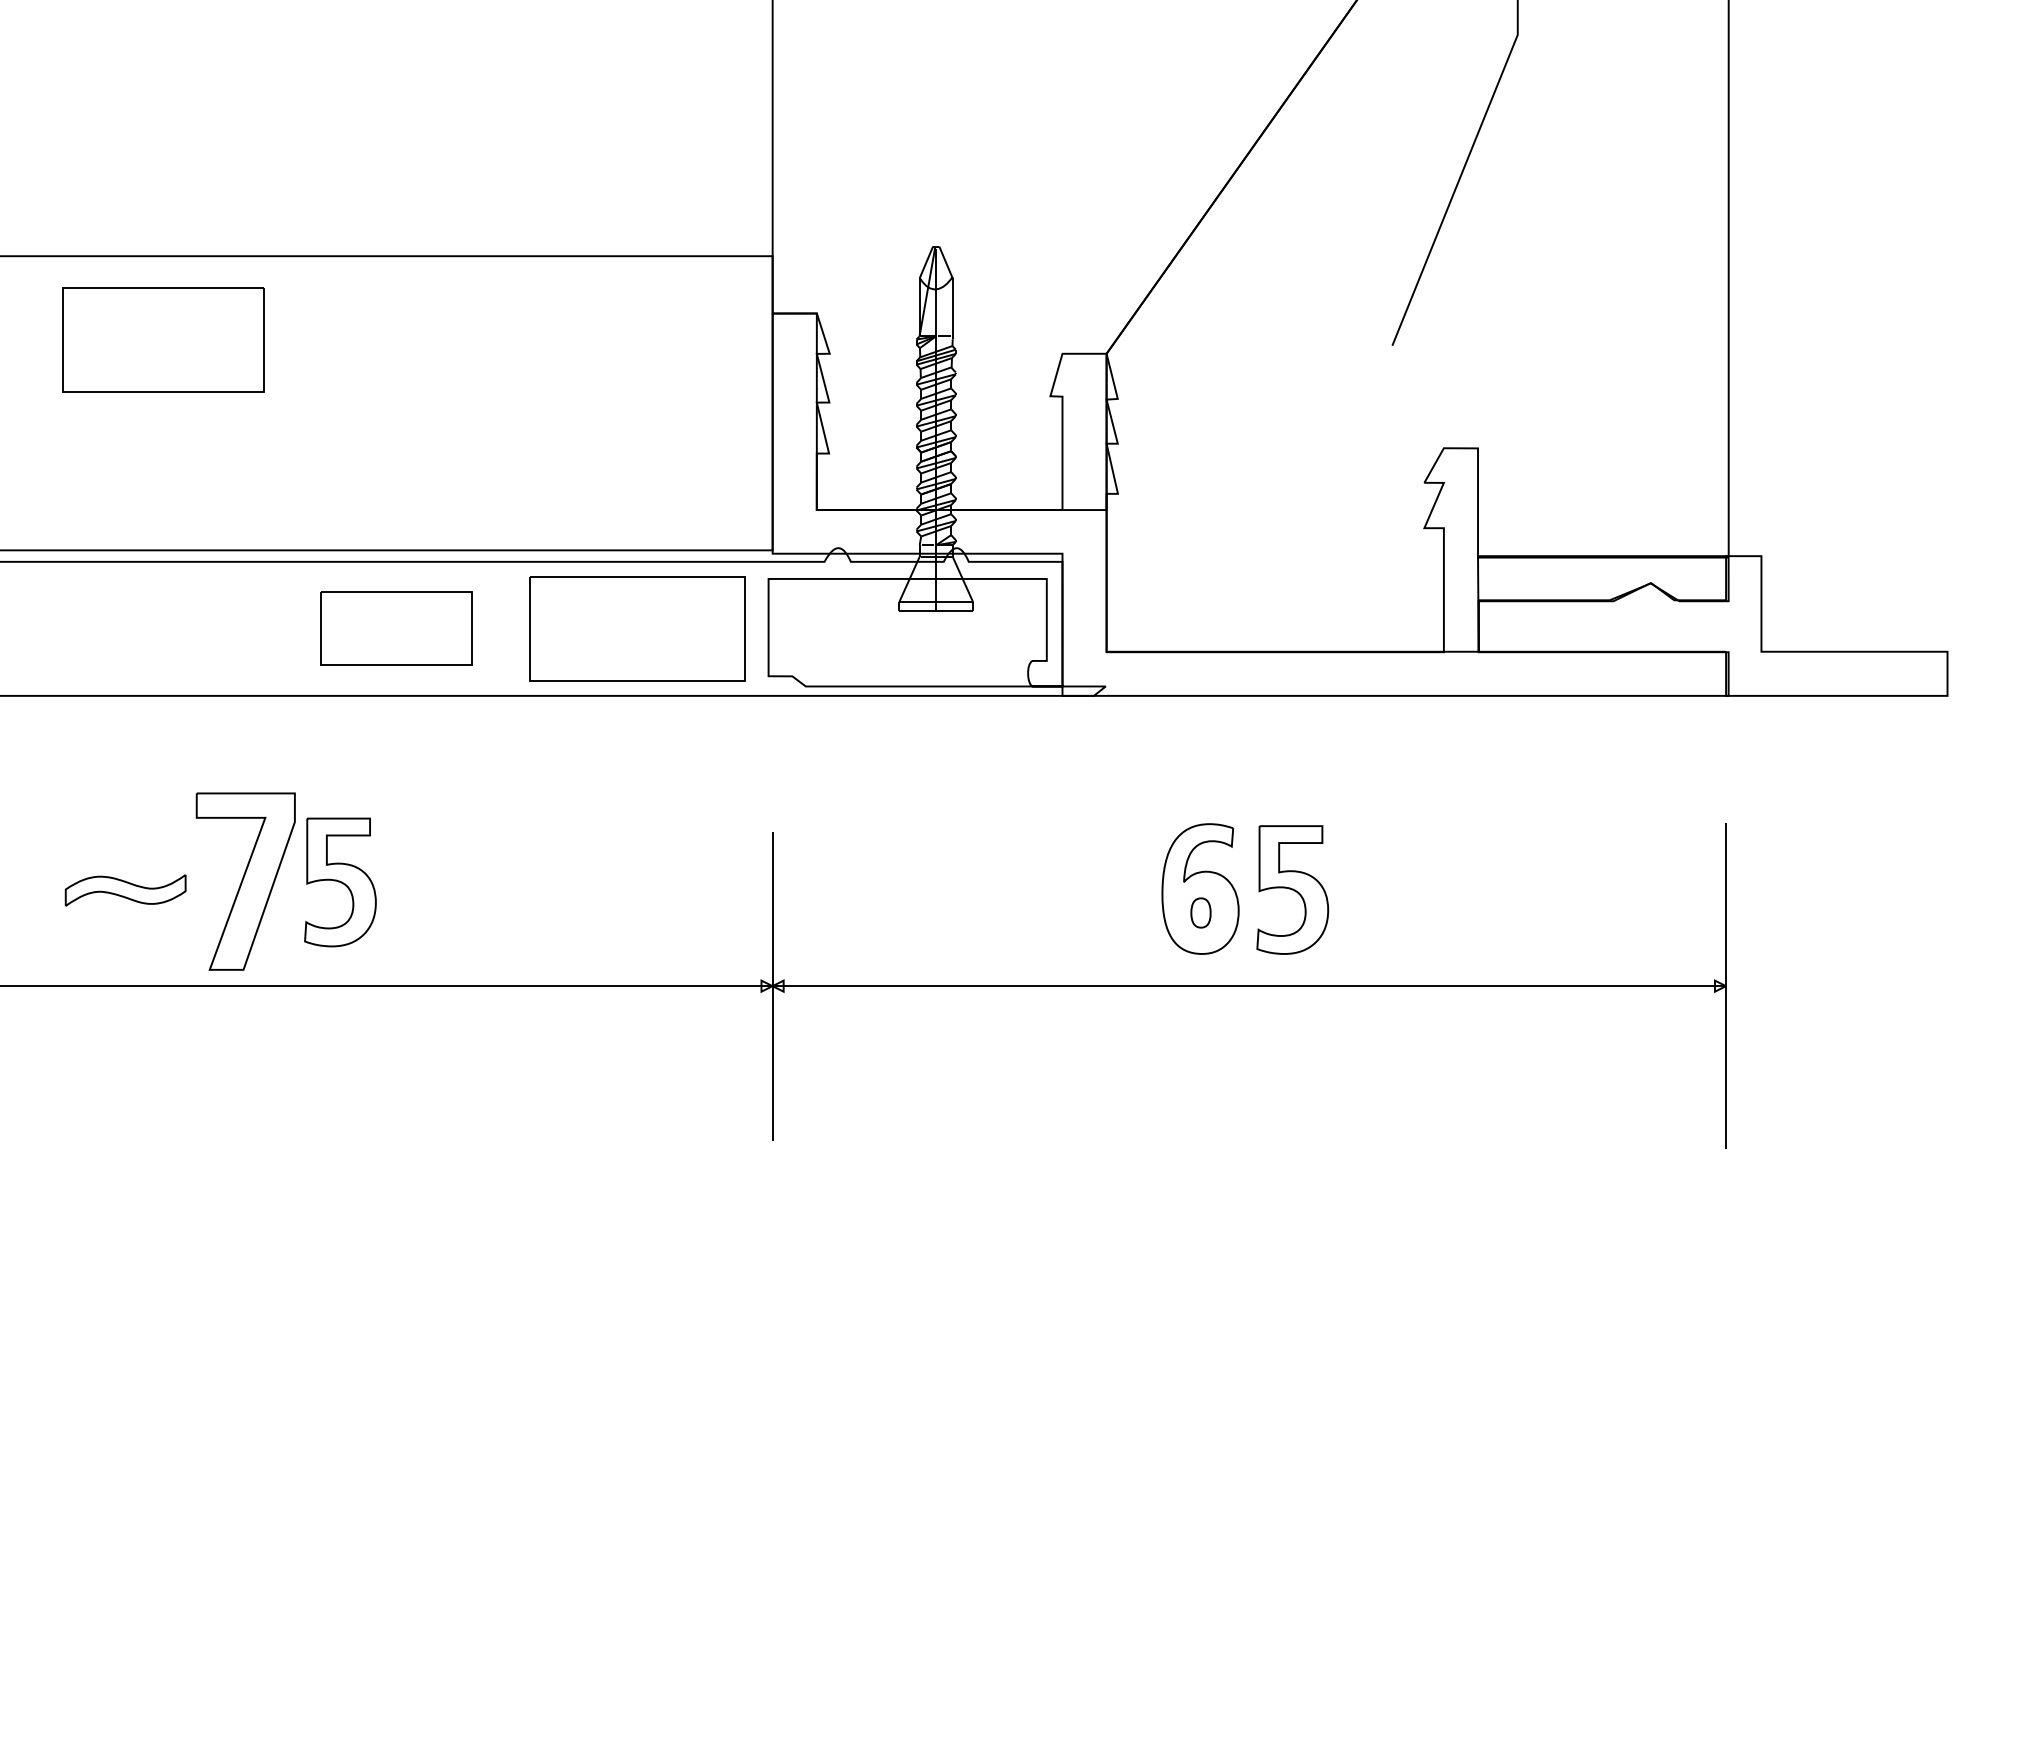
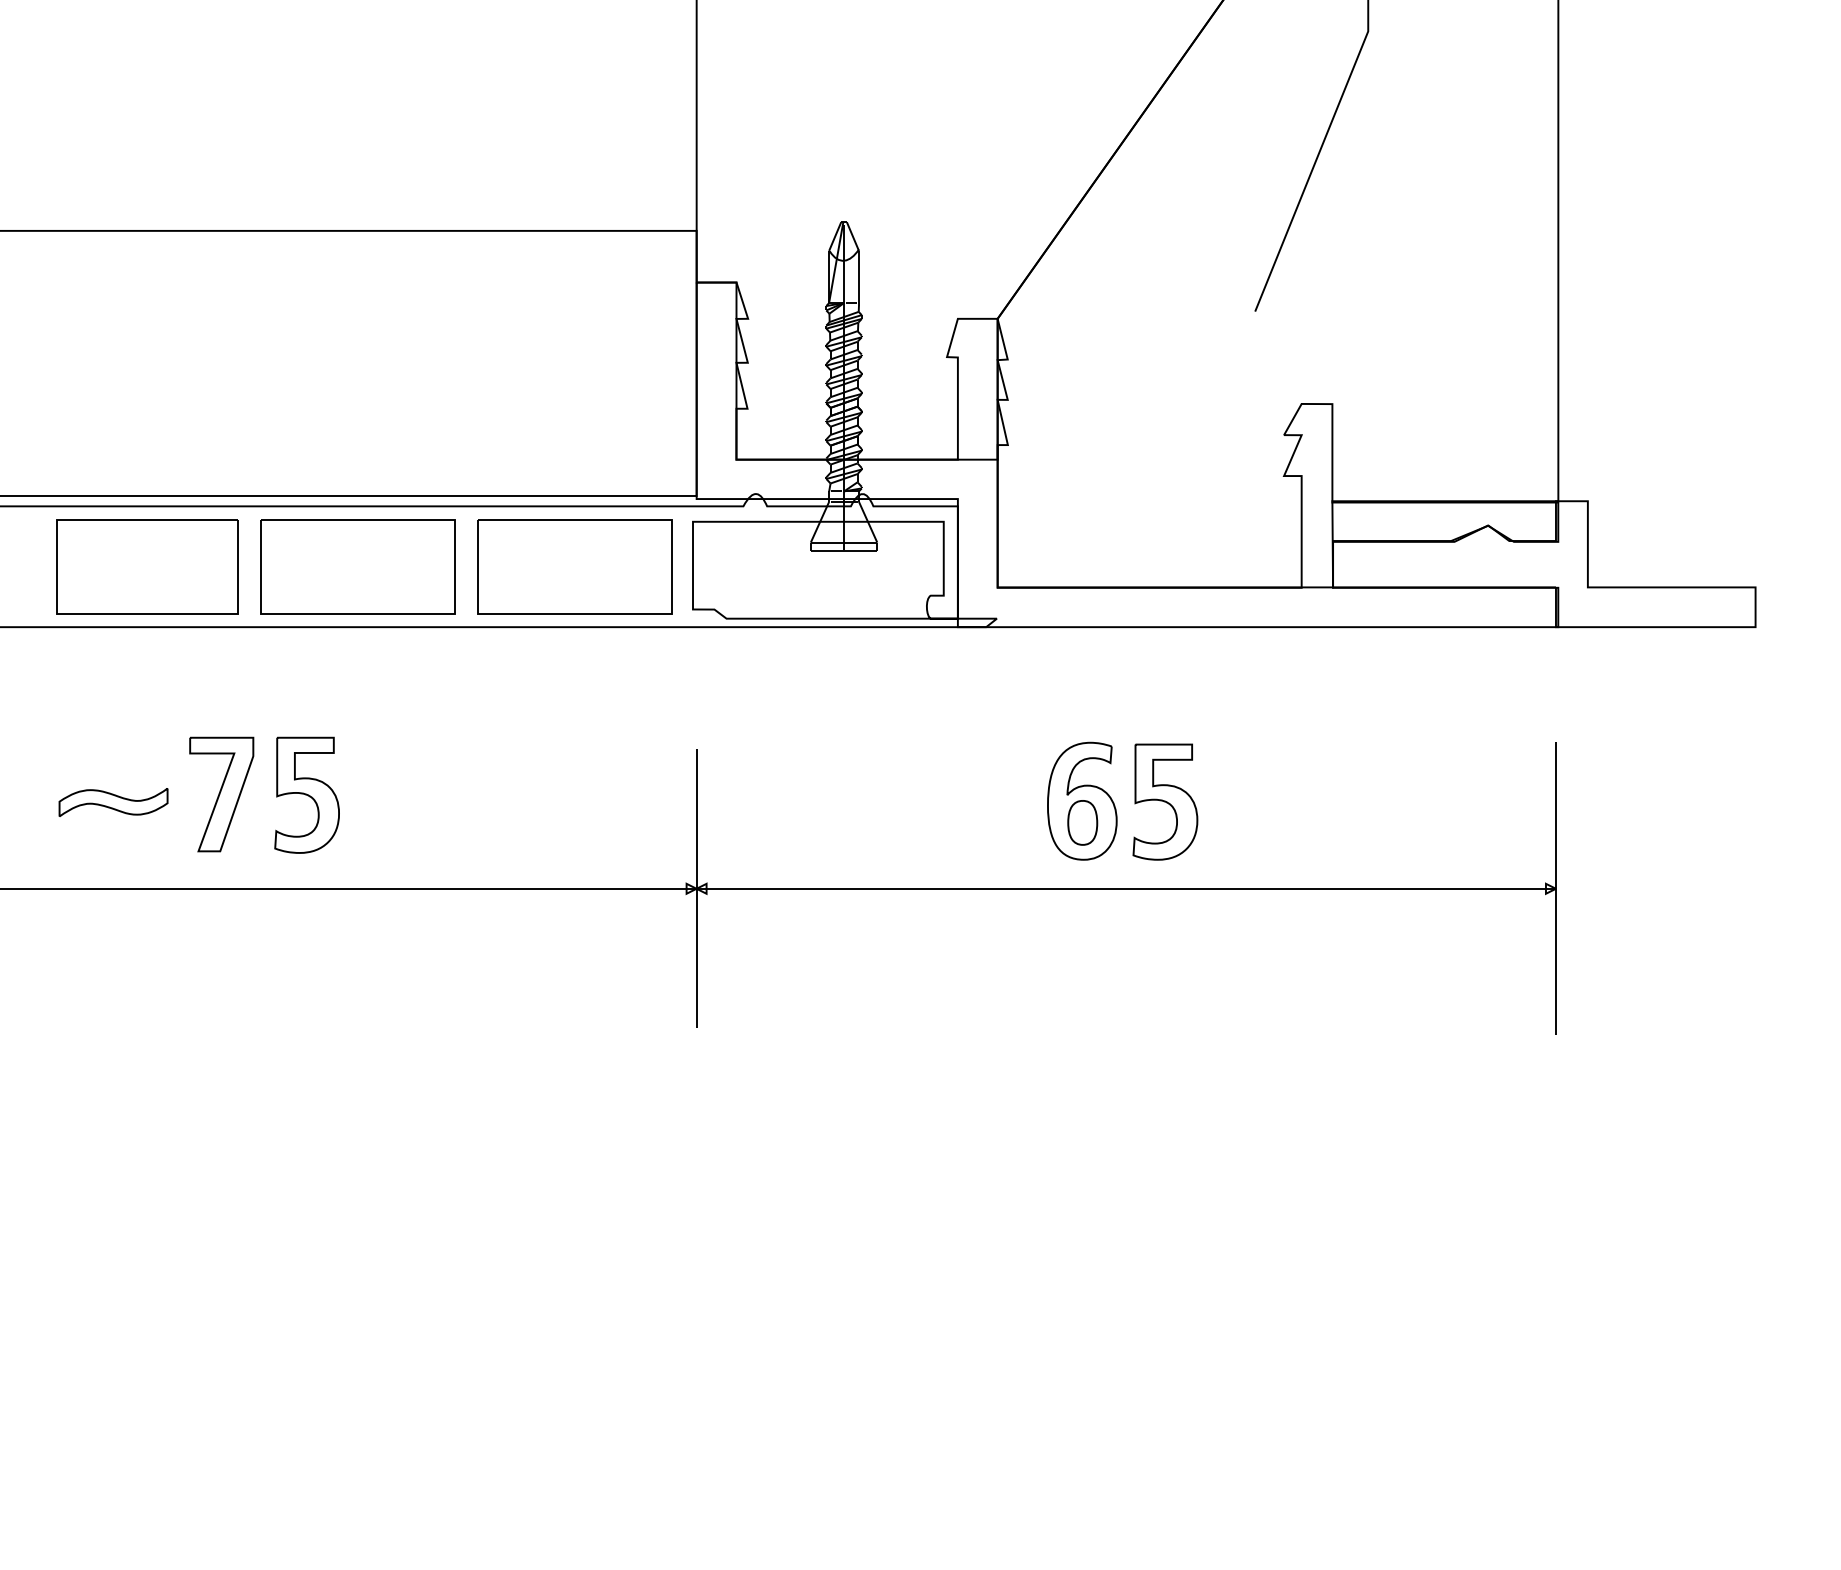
part: (163, 339) -> (147, 566), moved
part: (396, 628) -> (357, 566), size x1.43
part: (245, 881) -> (221, 794), size x0.71
part: (1200, 912) -> (1082, 822), size x1.67

